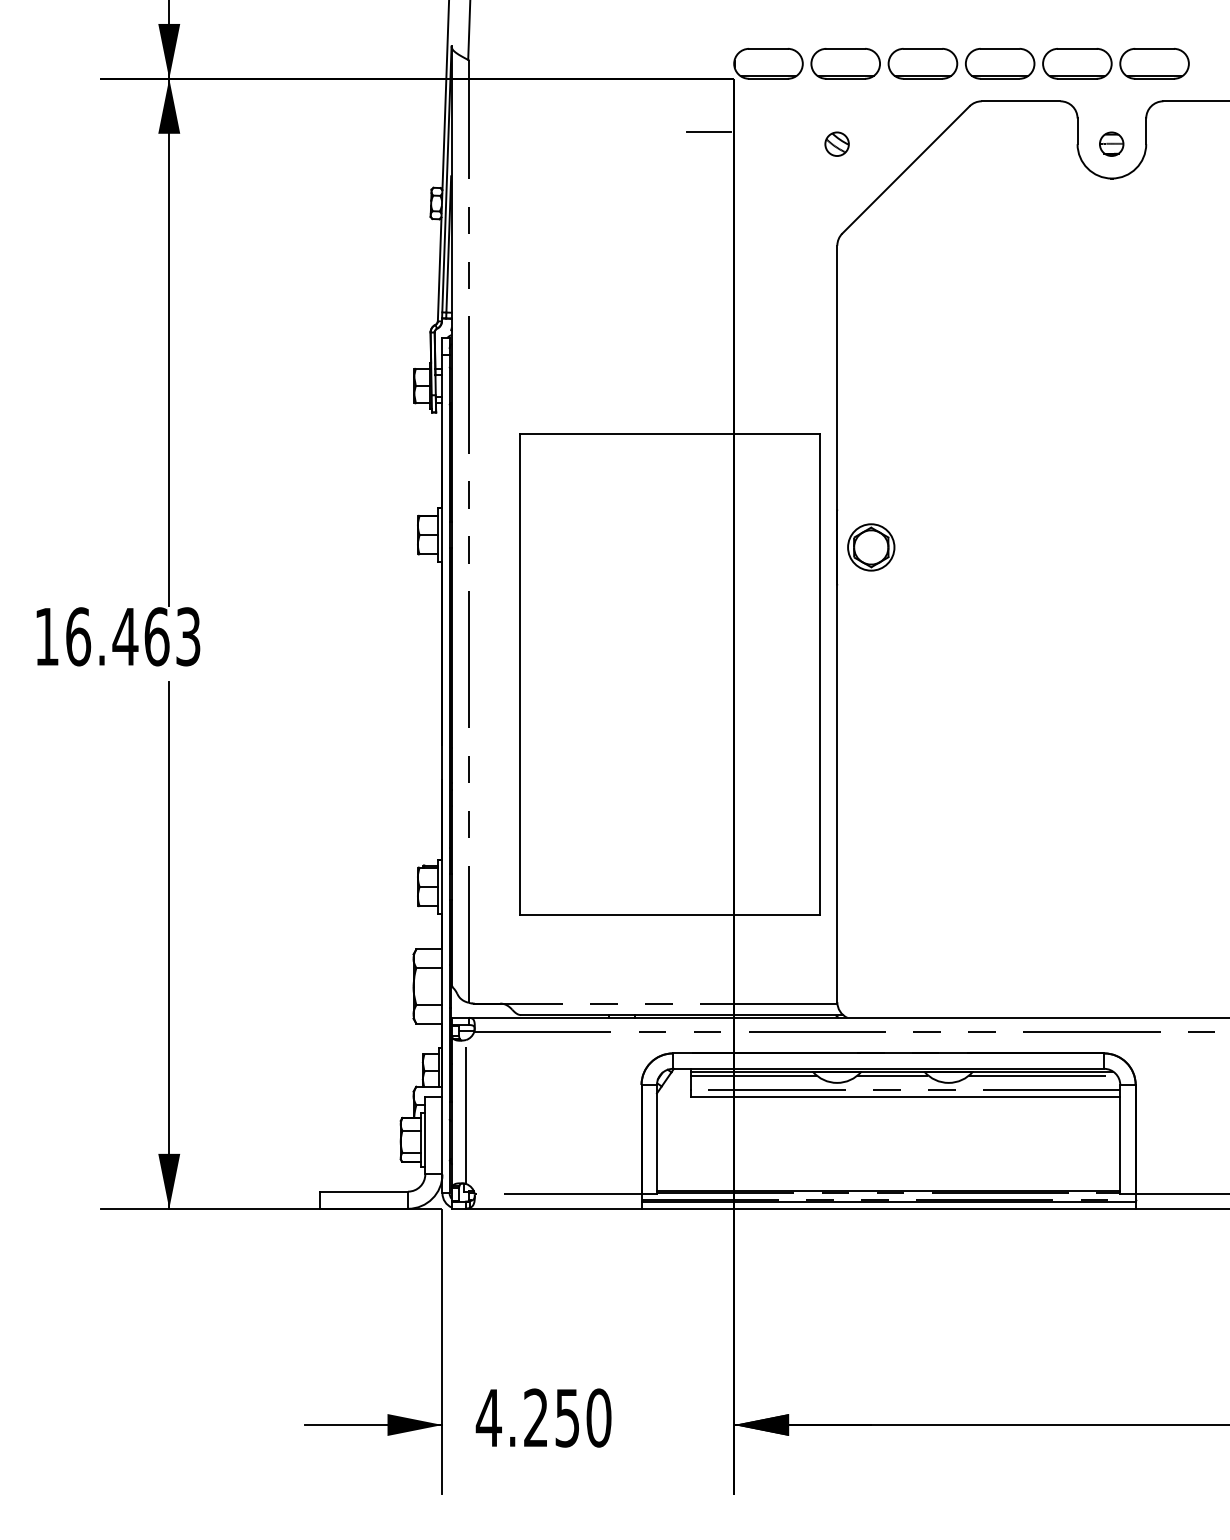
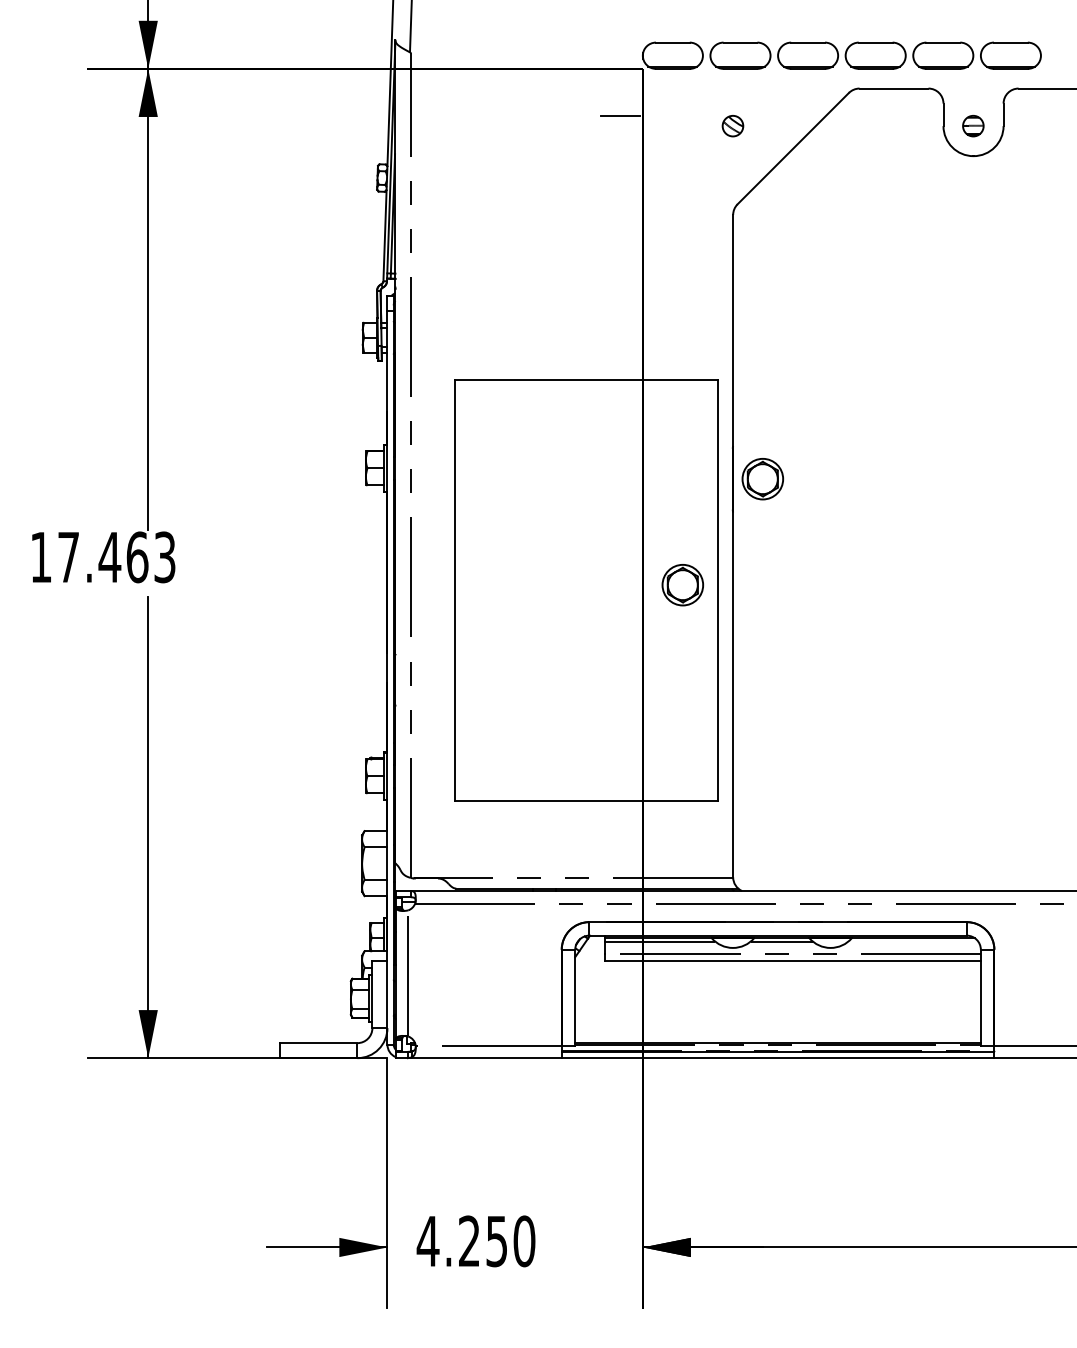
text: (78, 636) -> (68, 557), 16.463 -> 17.463
part: (779, 668) -> (682, 585), added
line: (1043, 1075) -> (913, 941), removed

